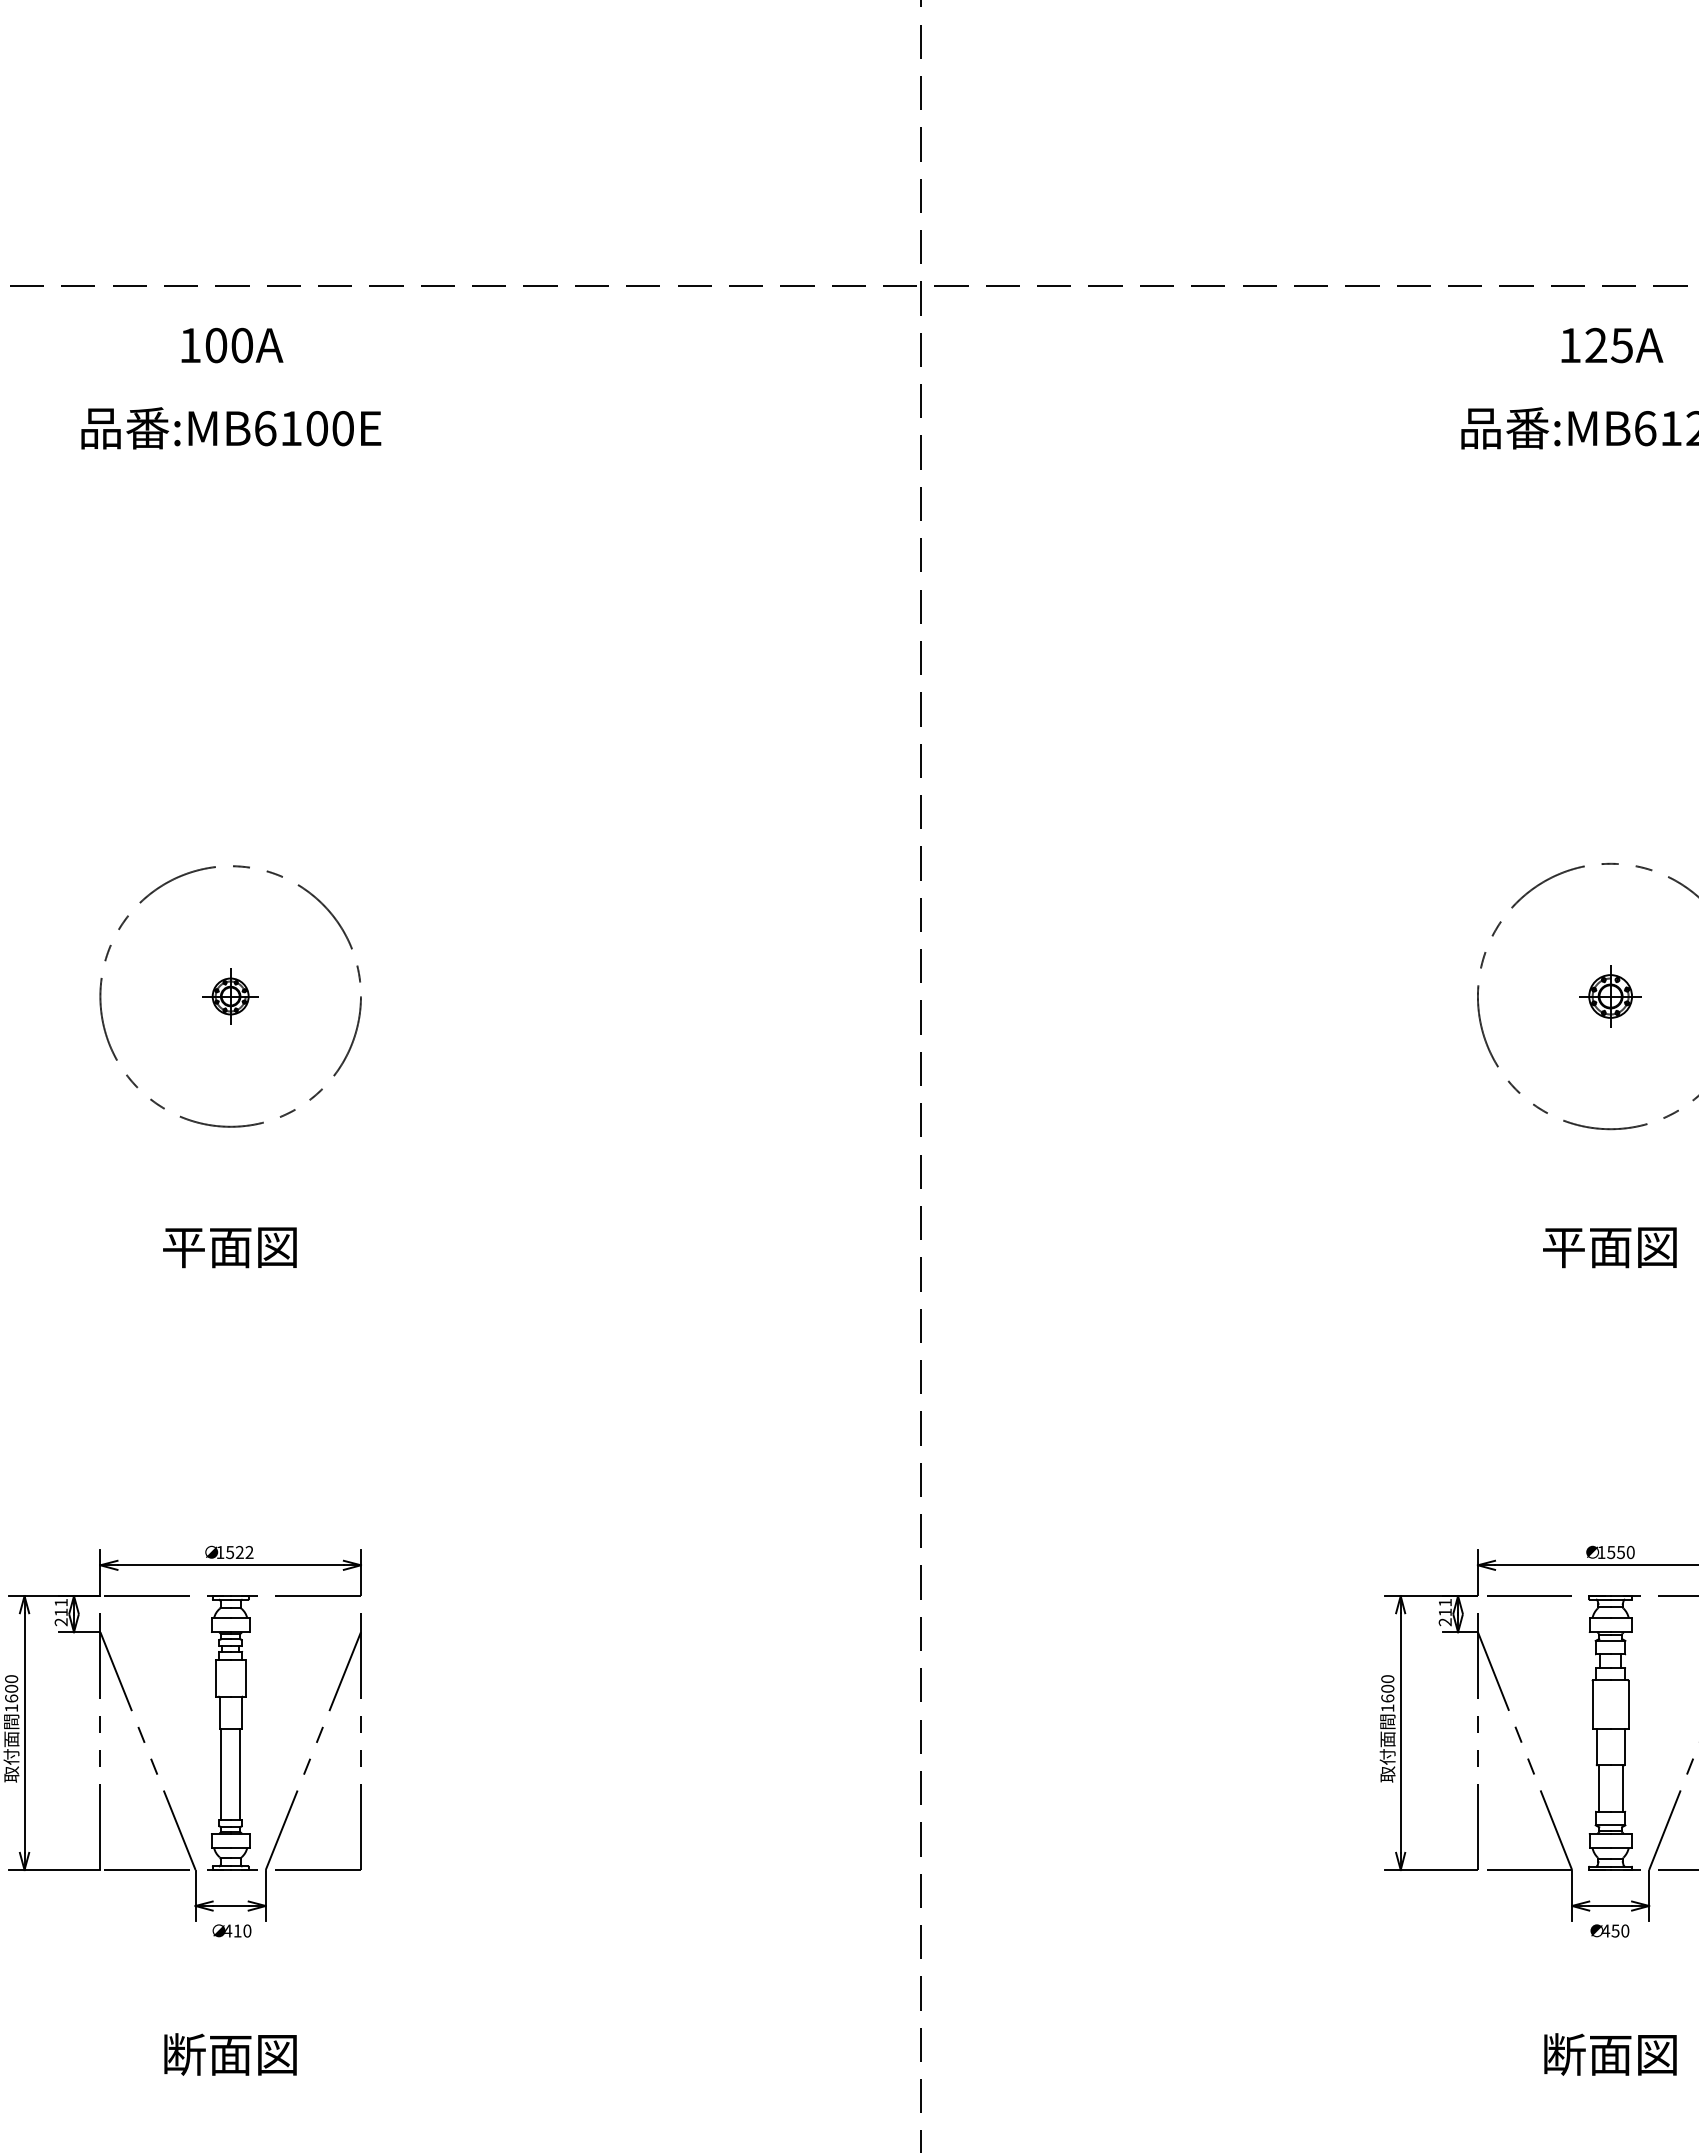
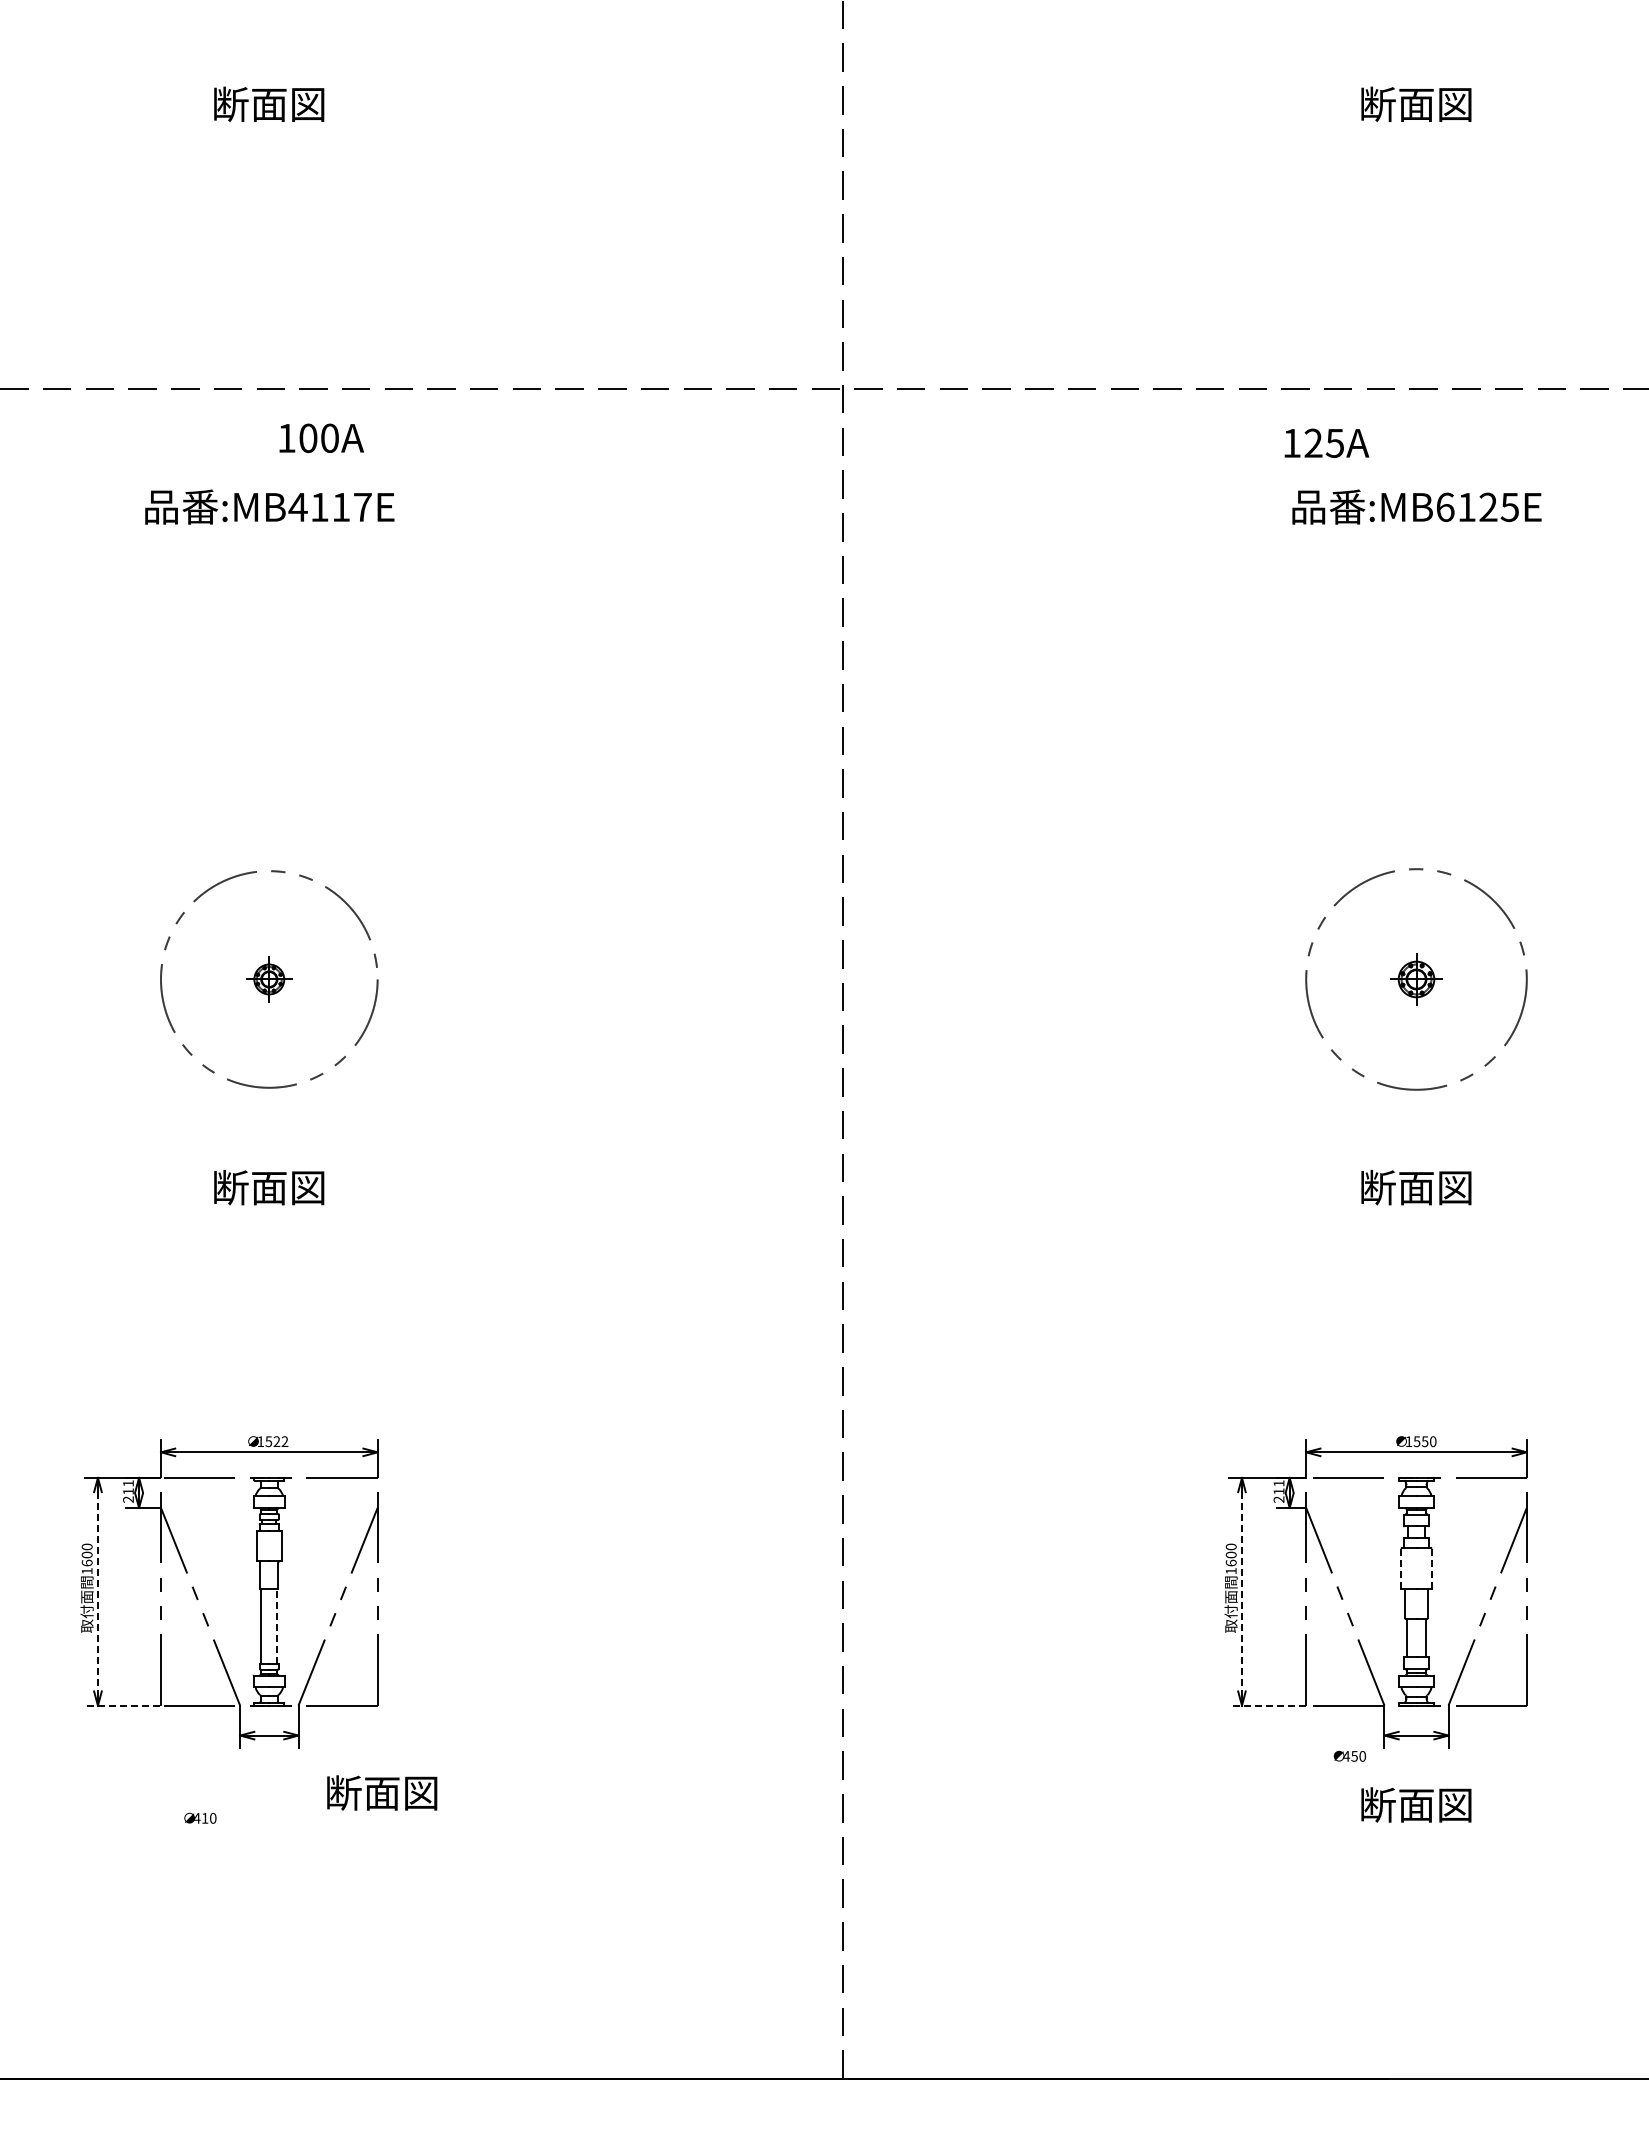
text: (232, 344) -> (321, 437), moved
text: (1611, 344) -> (1326, 442), moved
text: (303, 428) -> (329, 507), :MB6100E -> :MB4117E
text: (183, 1246) -> (230, 1187), 平面図 -> 断面図
text: (1563, 1246) -> (1377, 1187), 平面図 -> 断面図
line: (1592, 1705) -> (1401, 1568), solid -> dashed
line: (1628, 1705) -> (1431, 1568), solid -> dashed
line: (23, 1732) -> (97, 1591), solid -> dashed
line: (1401, 1732) -> (1242, 1591), solid -> dashed
line: (240, 1774) -> (277, 1626), solid -> dashed
line: (54, 1869) -> (122, 1705), solid -> dashed
line: (1430, 1869) -> (1266, 1705), solid -> dashed
text: (232, 1929) -> (200, 1817), moved
text: (1609, 1929) -> (1349, 1755), moved
text: (230, 2053) -> (382, 1792), moved
text: (1610, 2053) -> (1416, 1804), moved

